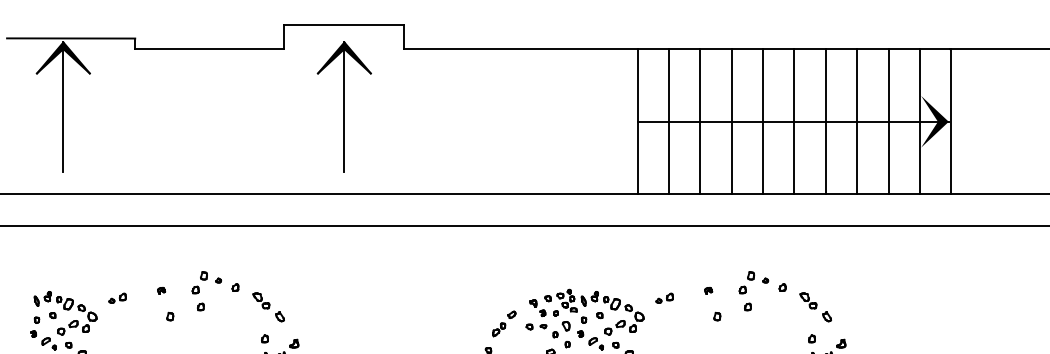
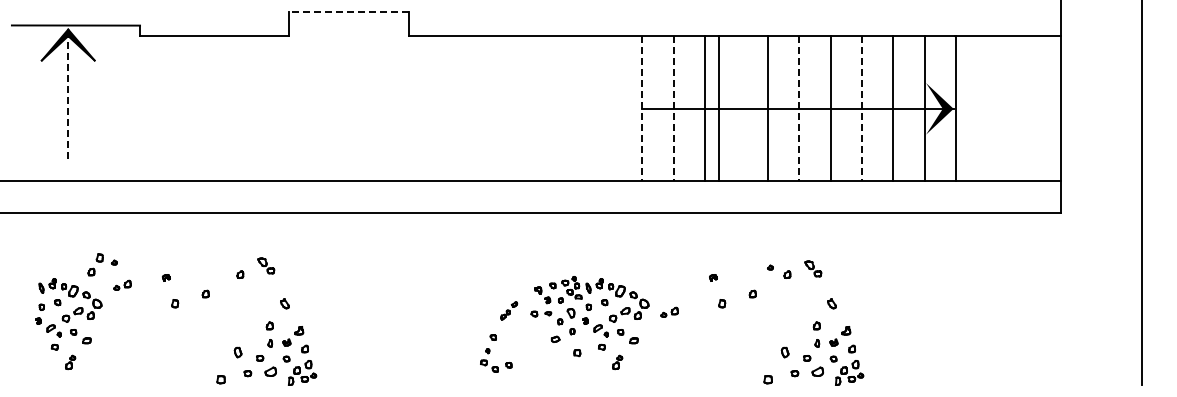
line: (343, 24) -> (348, 11), solid -> dashed
part: (343, 106) -> (348, 93), removed
line: (63, 107) -> (68, 94), solid -> dashed
line: (637, 121) -> (642, 108), solid -> dashed
line: (668, 121) -> (673, 108), solid -> dashed
line: (731, 121) -> (718, 108), moved
line: (794, 121) -> (799, 108), solid -> dashed
line: (857, 121) -> (862, 108), solid -> dashed
part: (206, 282) -> (102, 264), moved
part: (746, 282) -> (751, 269), removed
part: (664, 297) -> (669, 311), moved
part: (261, 300) -> (266, 265), moved
part: (808, 300) -> (813, 268), moved
part: (504, 323) -> (509, 310), size x0.7

